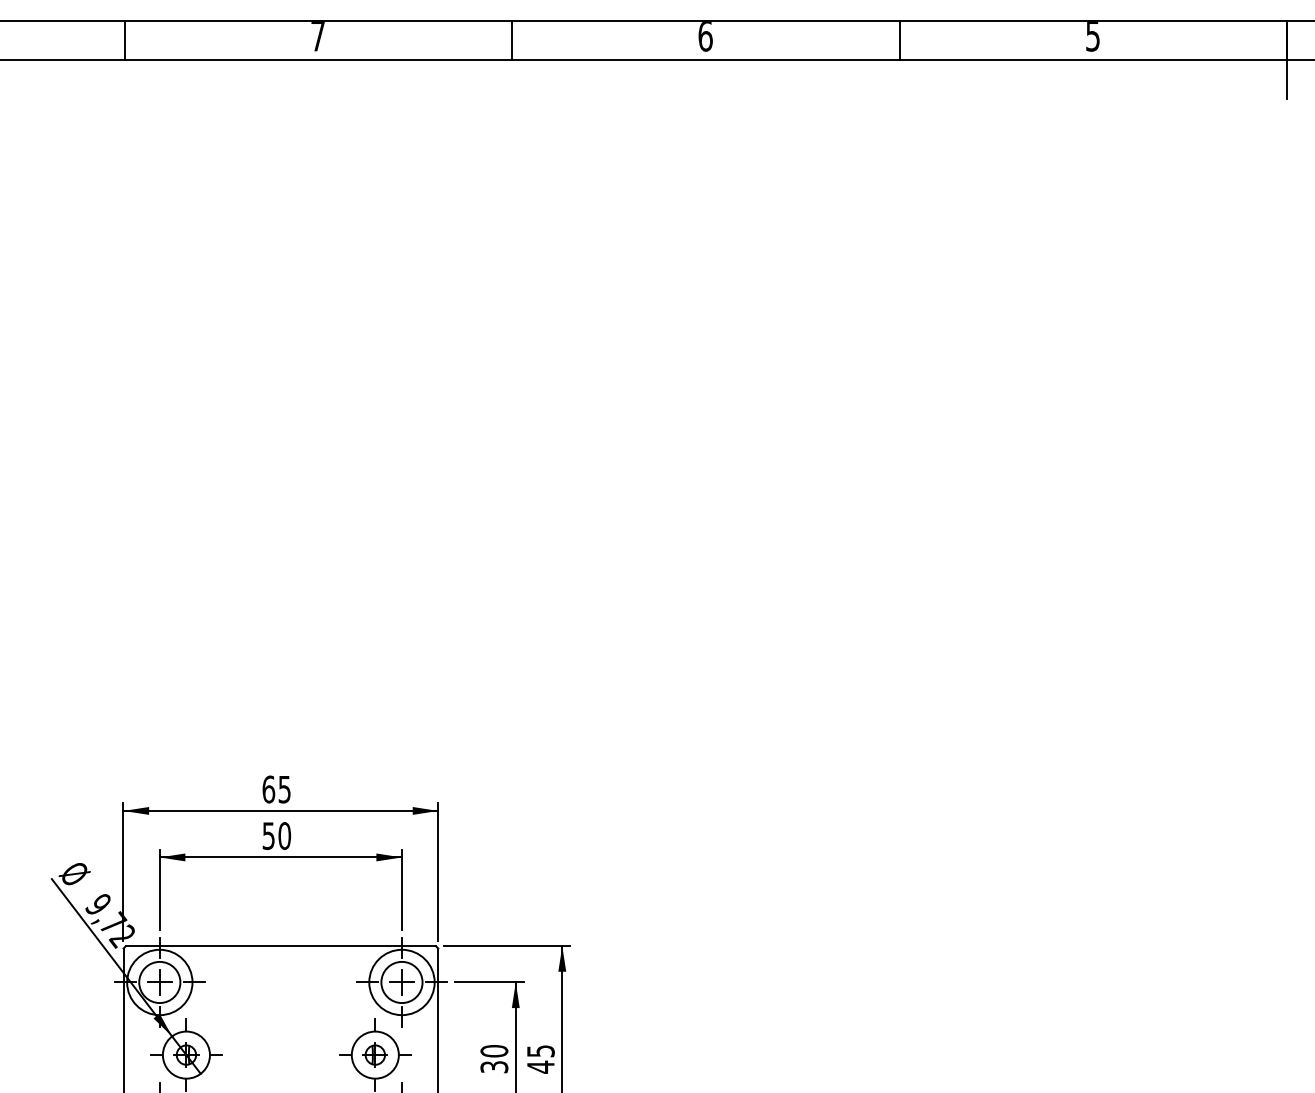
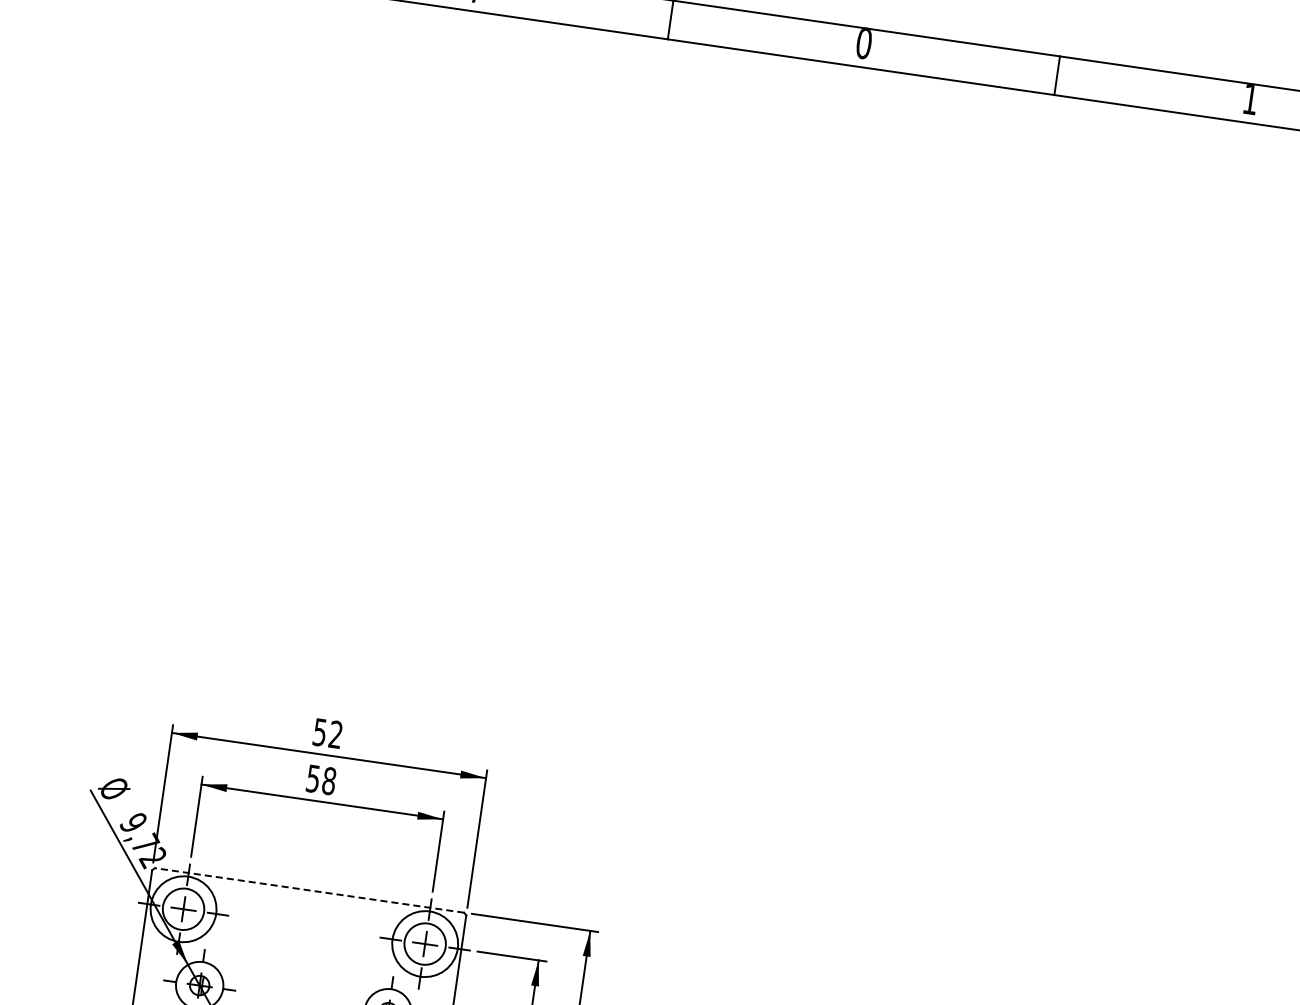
text: (705, 36) -> (863, 43), 6 -> 0
text: (1092, 36) -> (1250, 99), 5 -> 1
text: (276, 789) -> (327, 733), 65 -> 52
text: (284, 835) -> (329, 780), 50 -> 58
line: (280, 946) -> (309, 890), solid -> dashed

